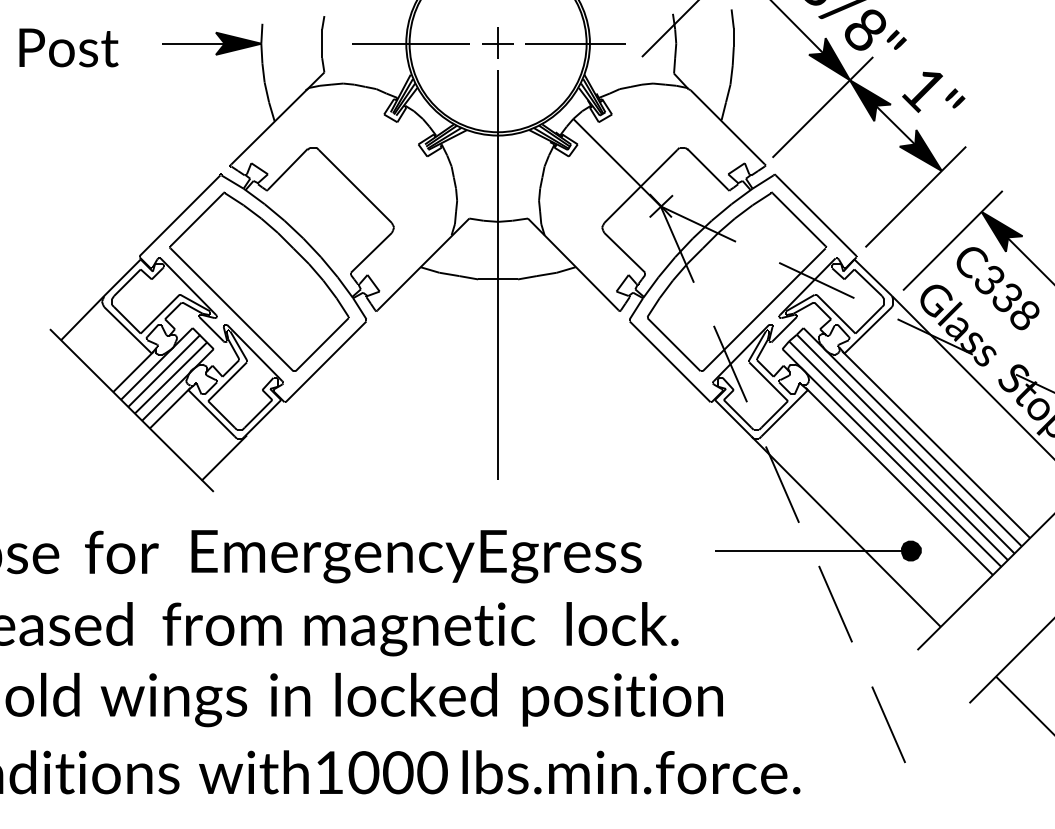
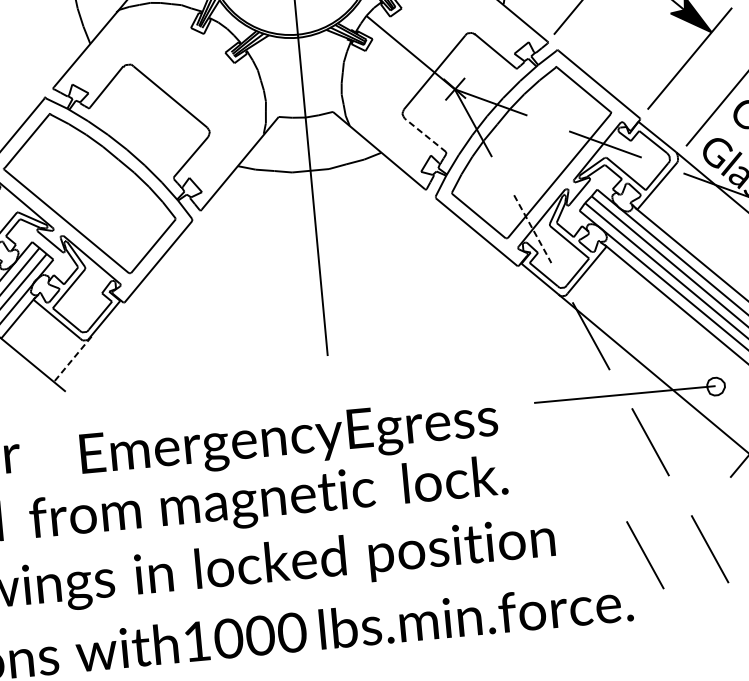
line: (624, 252) -> (425, 135), solid -> dashed
line: (730, 364) -> (532, 229), solid -> dashed
line: (223, 458) -> (71, 360), solid -> dashed
fill: (910, 550) -> (715, 386), removed
text: (416, 556) -> (289, 439), moved
line: (818, 724) -> (645, 555), added

